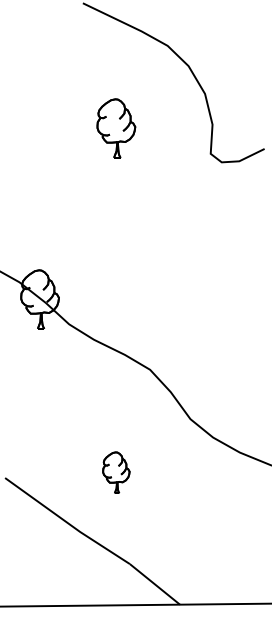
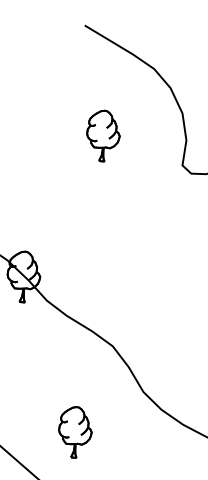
part: (116, 472) -> (75, 431), size x1.43

